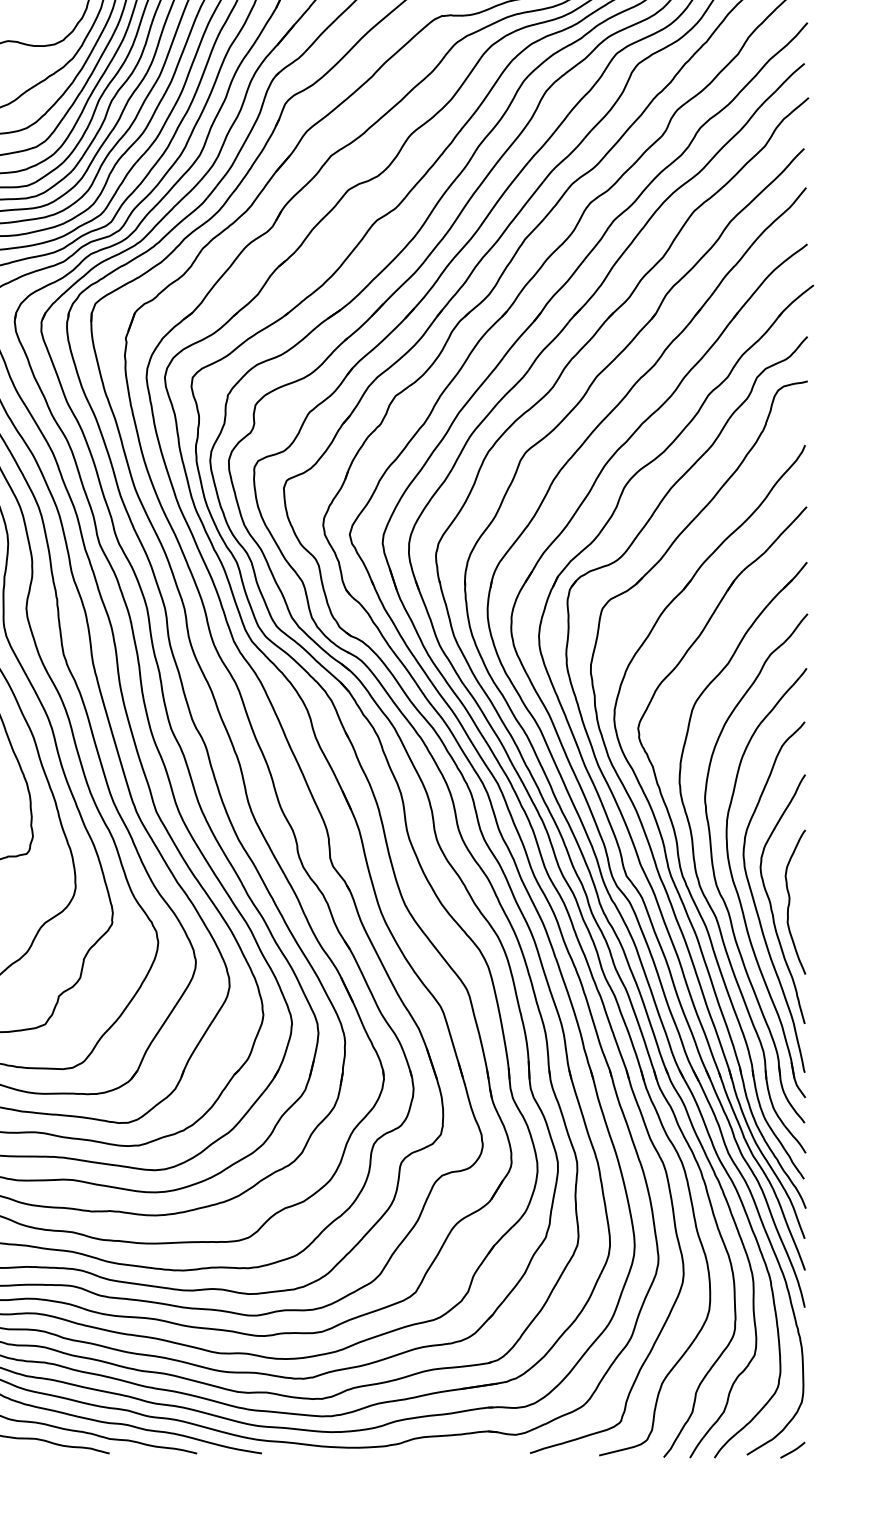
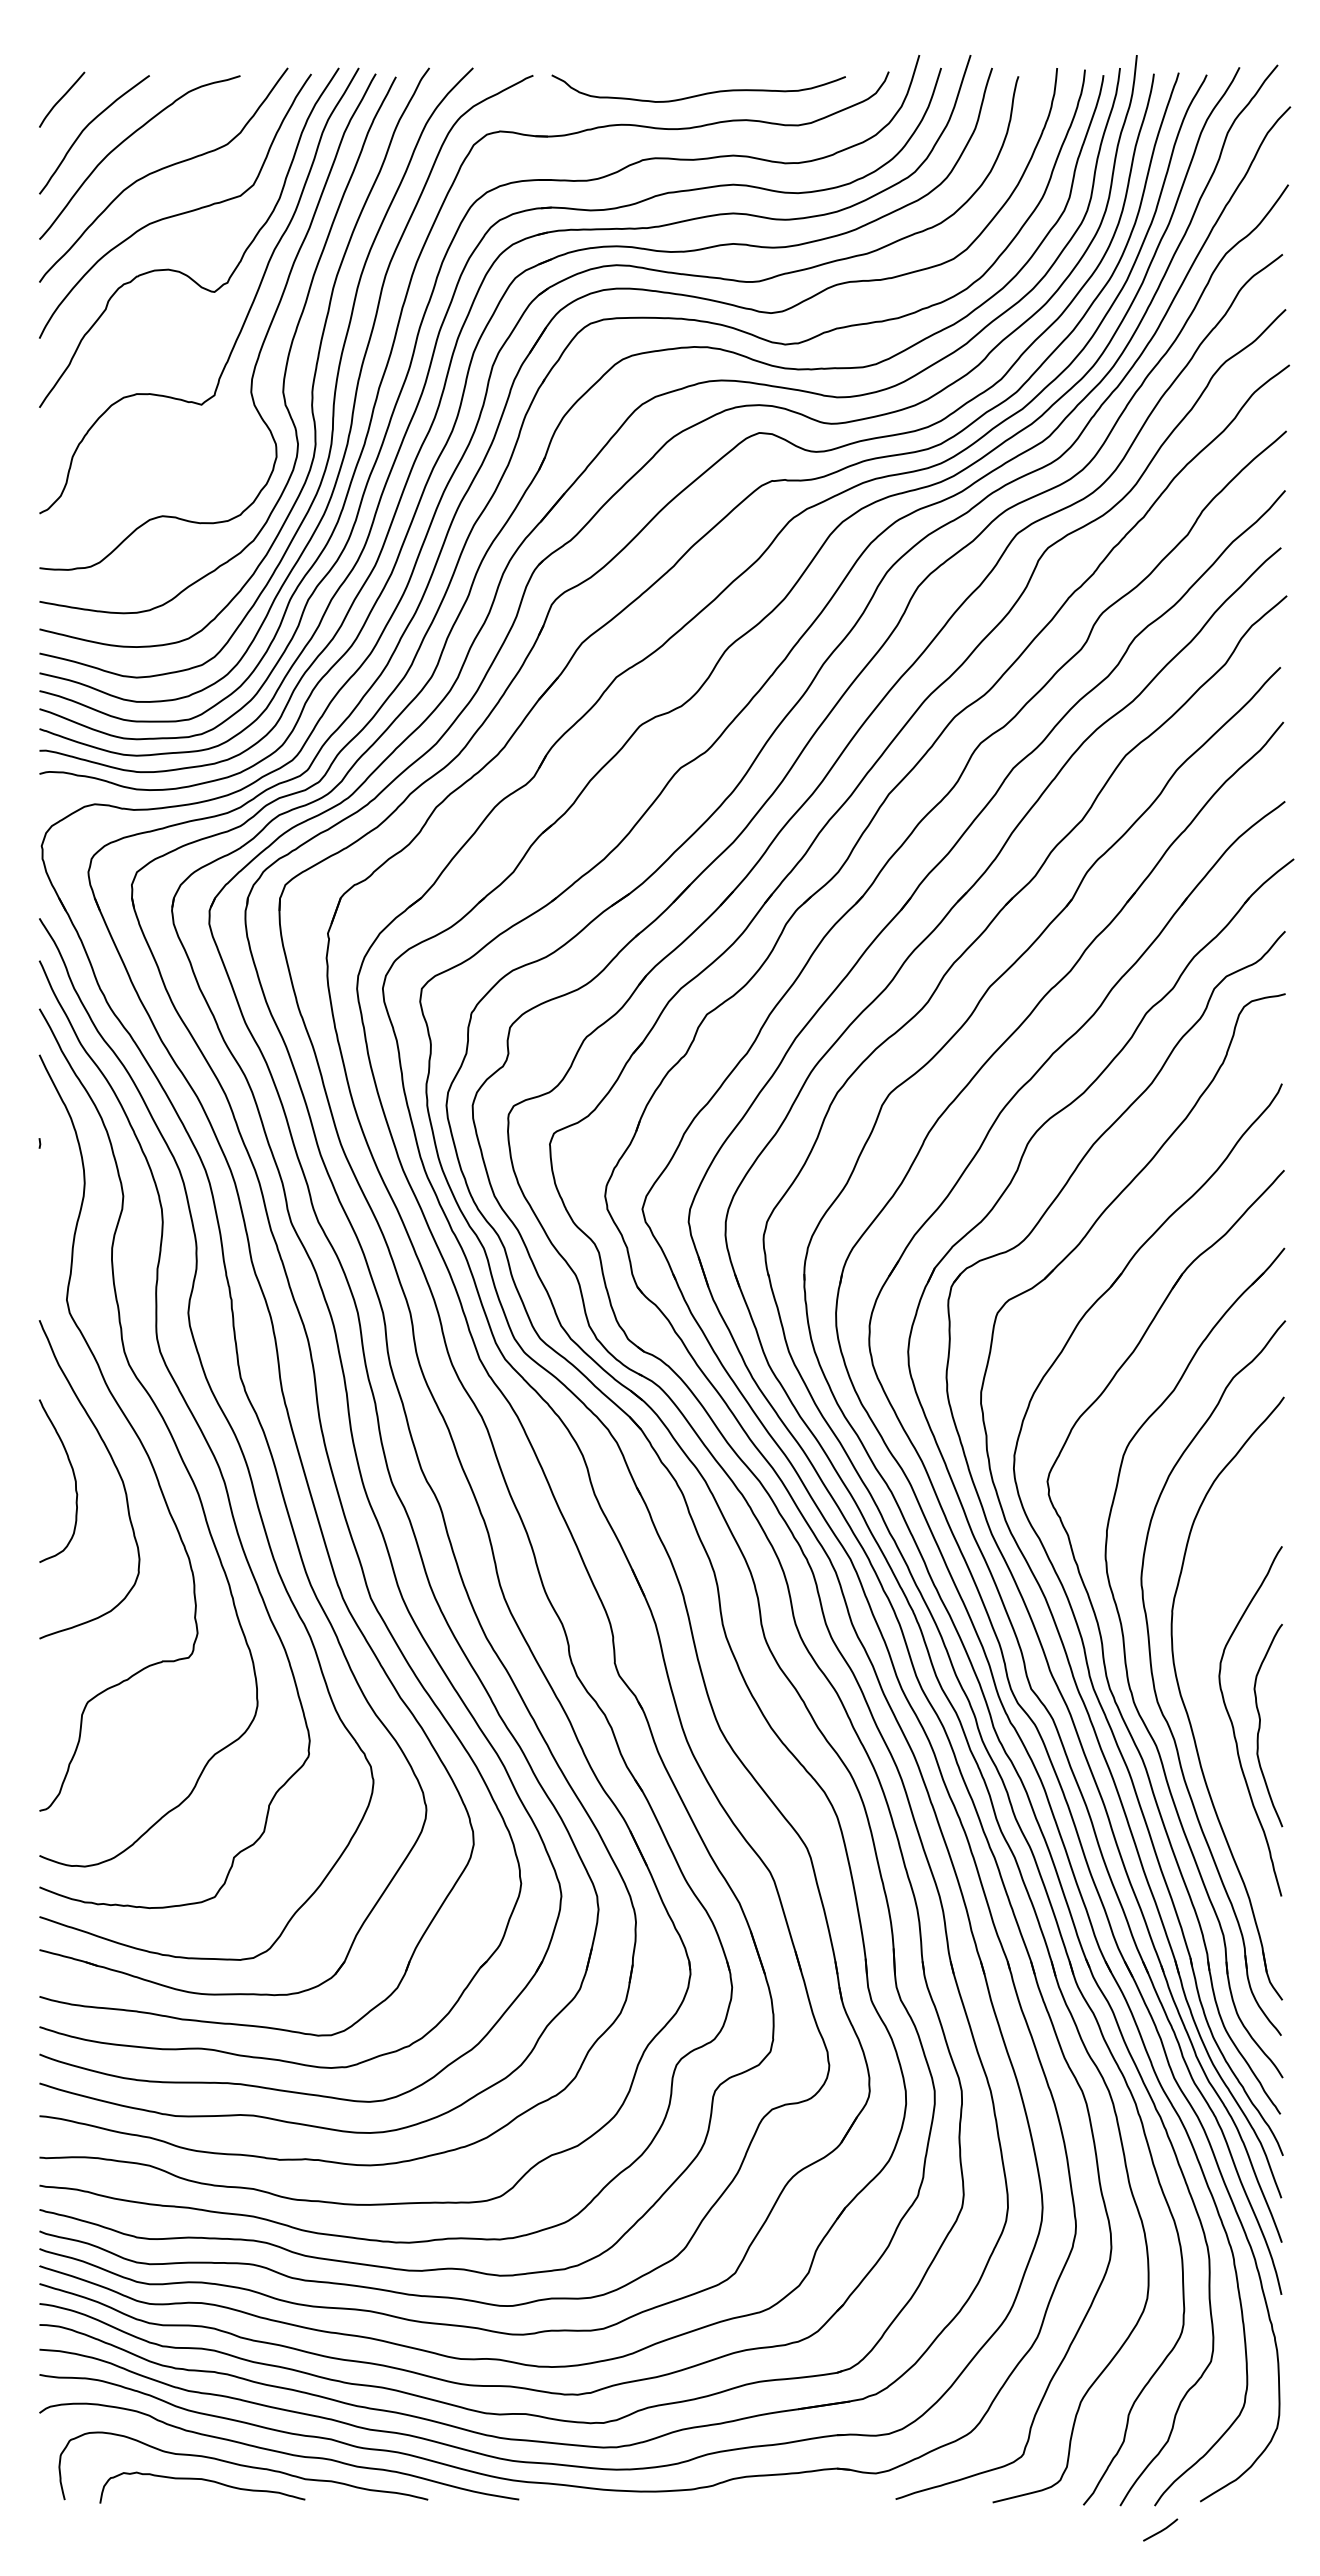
curve: (755, 904) -> (1212, 1728), removed
line: (792, 1450) -> (1160, 2530), moved

